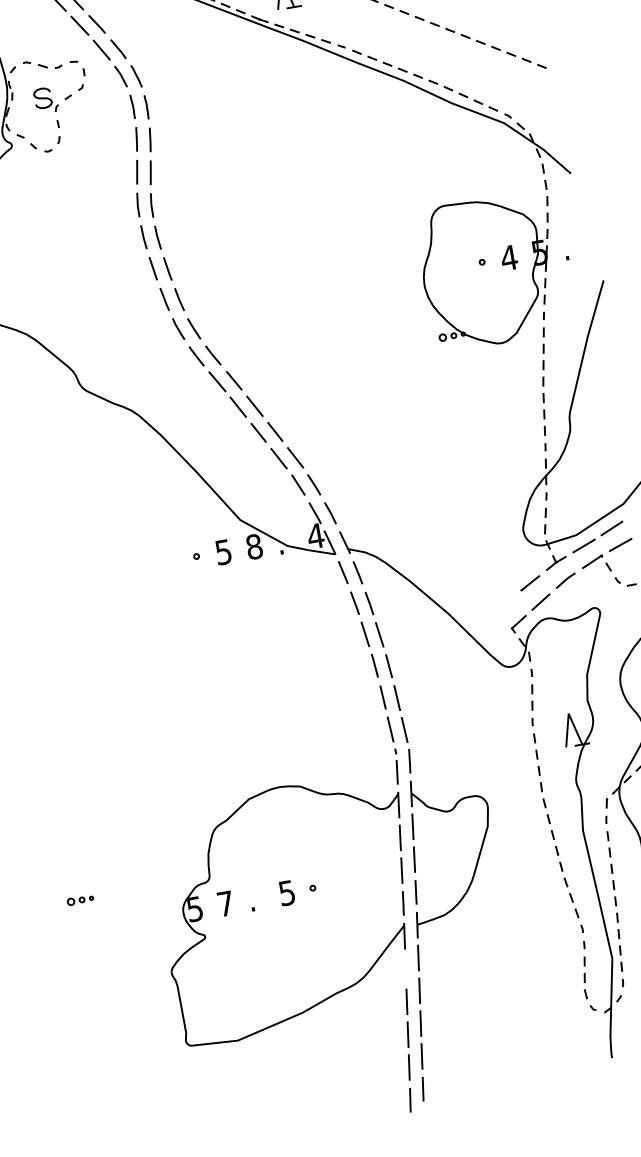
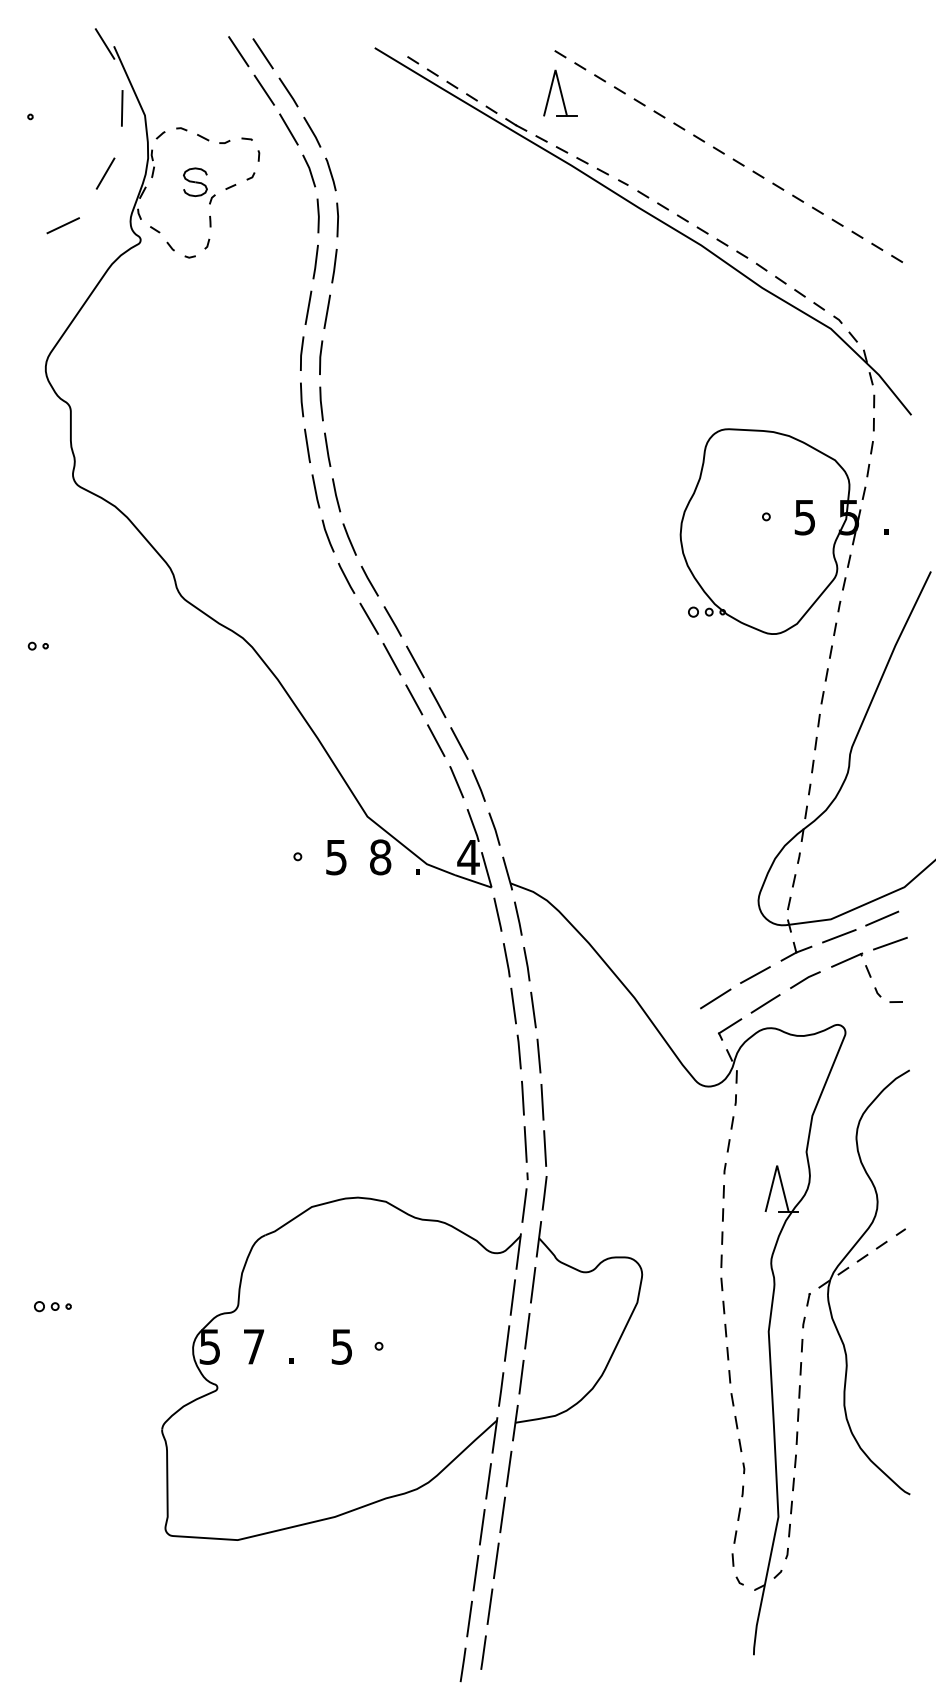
text: (508, 258) -> (804, 517), 4 -> 5
line: (505, 604) -> (715, 998), added
line: (405, 969) -> (488, 1481), added

